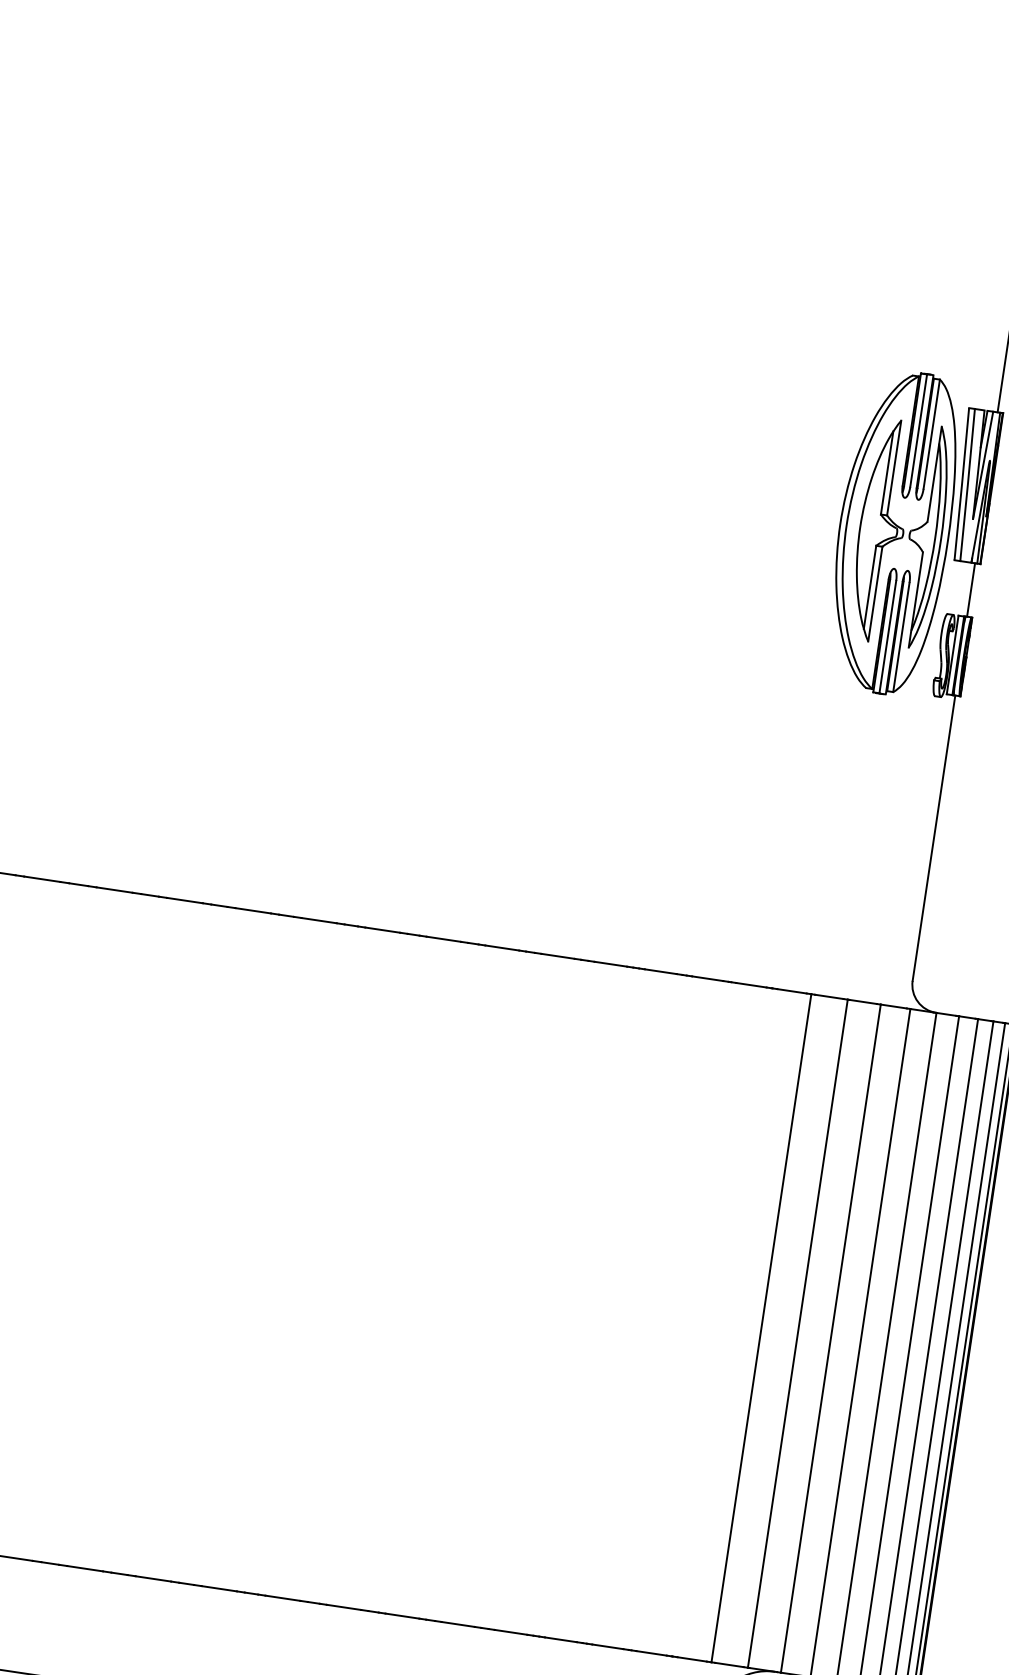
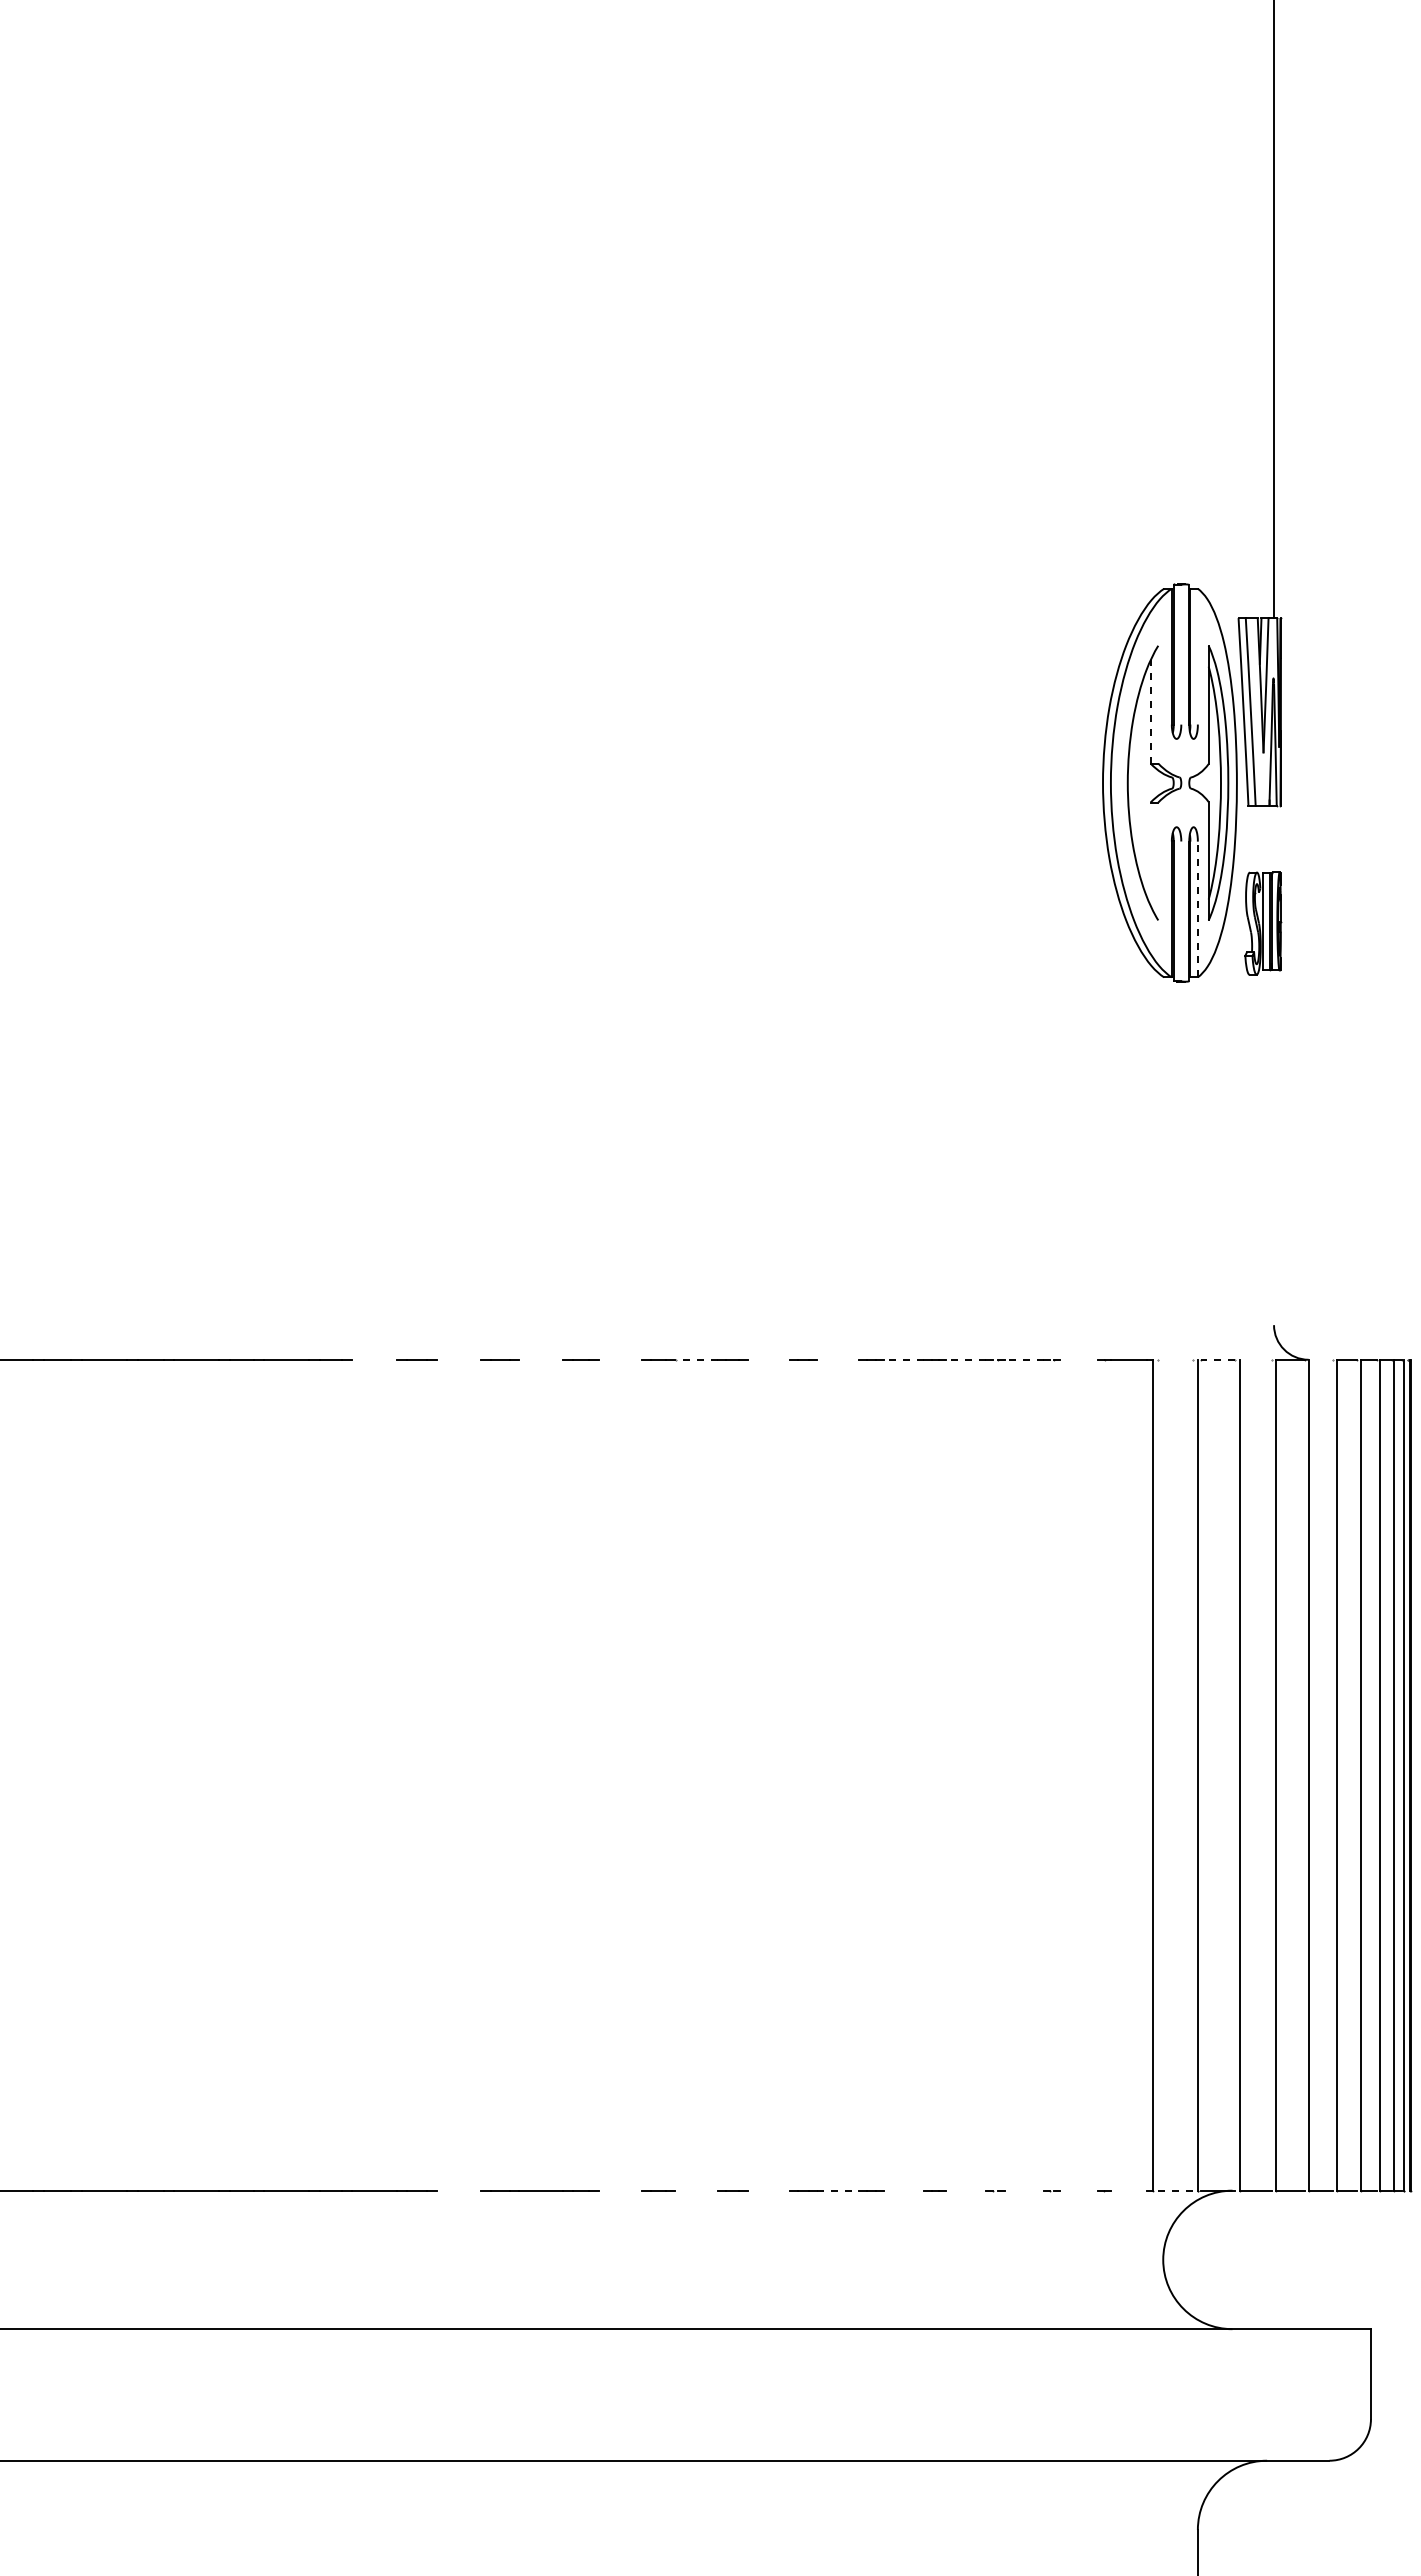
line: (918, 430) -> (1181, 654), removed
line: (931, 434) -> (1197, 656), removed
line: (894, 467) -> (1158, 704), removed
line: (887, 472) -> (1150, 711), solid -> dashed
line: (870, 586) -> (1150, 853), removed
line: (971, 589) -> (1274, 838), removed
line: (875, 594) -> (1158, 861), removed
line: (887, 637) -> (1181, 911), removed
line: (901, 637) -> (1197, 909), solid -> dashed
line: (934, 838) -> (1274, 1147), removed
line: (184, 900) -> (373, 1359), removed
line: (252, 910) -> (458, 1359), removed
line: (319, 920) -> (541, 1359), removed
line: (382, 929) -> (619, 1359), removed
line: (443, 938) -> (695, 1359), solid -> dashed
line: (502, 947) -> (768, 1359), removed
line: (557, 956) -> (837, 1359), removed
line: (610, 963) -> (903, 1359), solid -> dashed
line: (660, 971) -> (965, 1359), solid -> dashed
line: (707, 978) -> (1023, 1359), solid -> dashed
line: (751, 984) -> (1078, 1359), removed
line: (829, 996) -> (1175, 1359), removed
line: (863, 1001) -> (1217, 1359), solid -> dashed
line: (893, 1006) -> (1255, 1359), removed
line: (945, 1014) -> (1320, 1359), removed
line: (152, 1578) -> (458, 2190), removed
line: (282, 1598) -> (619, 2190), removed
line: (343, 1607) -> (695, 2190), removed
line: (402, 1615) -> (768, 2190), removed
line: (458, 1624) -> (838, 2190), solid -> dashed
line: (510, 1632) -> (903, 2190), removed
line: (560, 1639) -> (965, 2190), removed
line: (607, 1646) -> (1023, 2190), removed
line: (651, 1653) -> (1078, 2190), removed
line: (691, 1659) -> (1128, 2190), removed
line: (729, 1664) -> (1175, 2190), solid -> dashed

